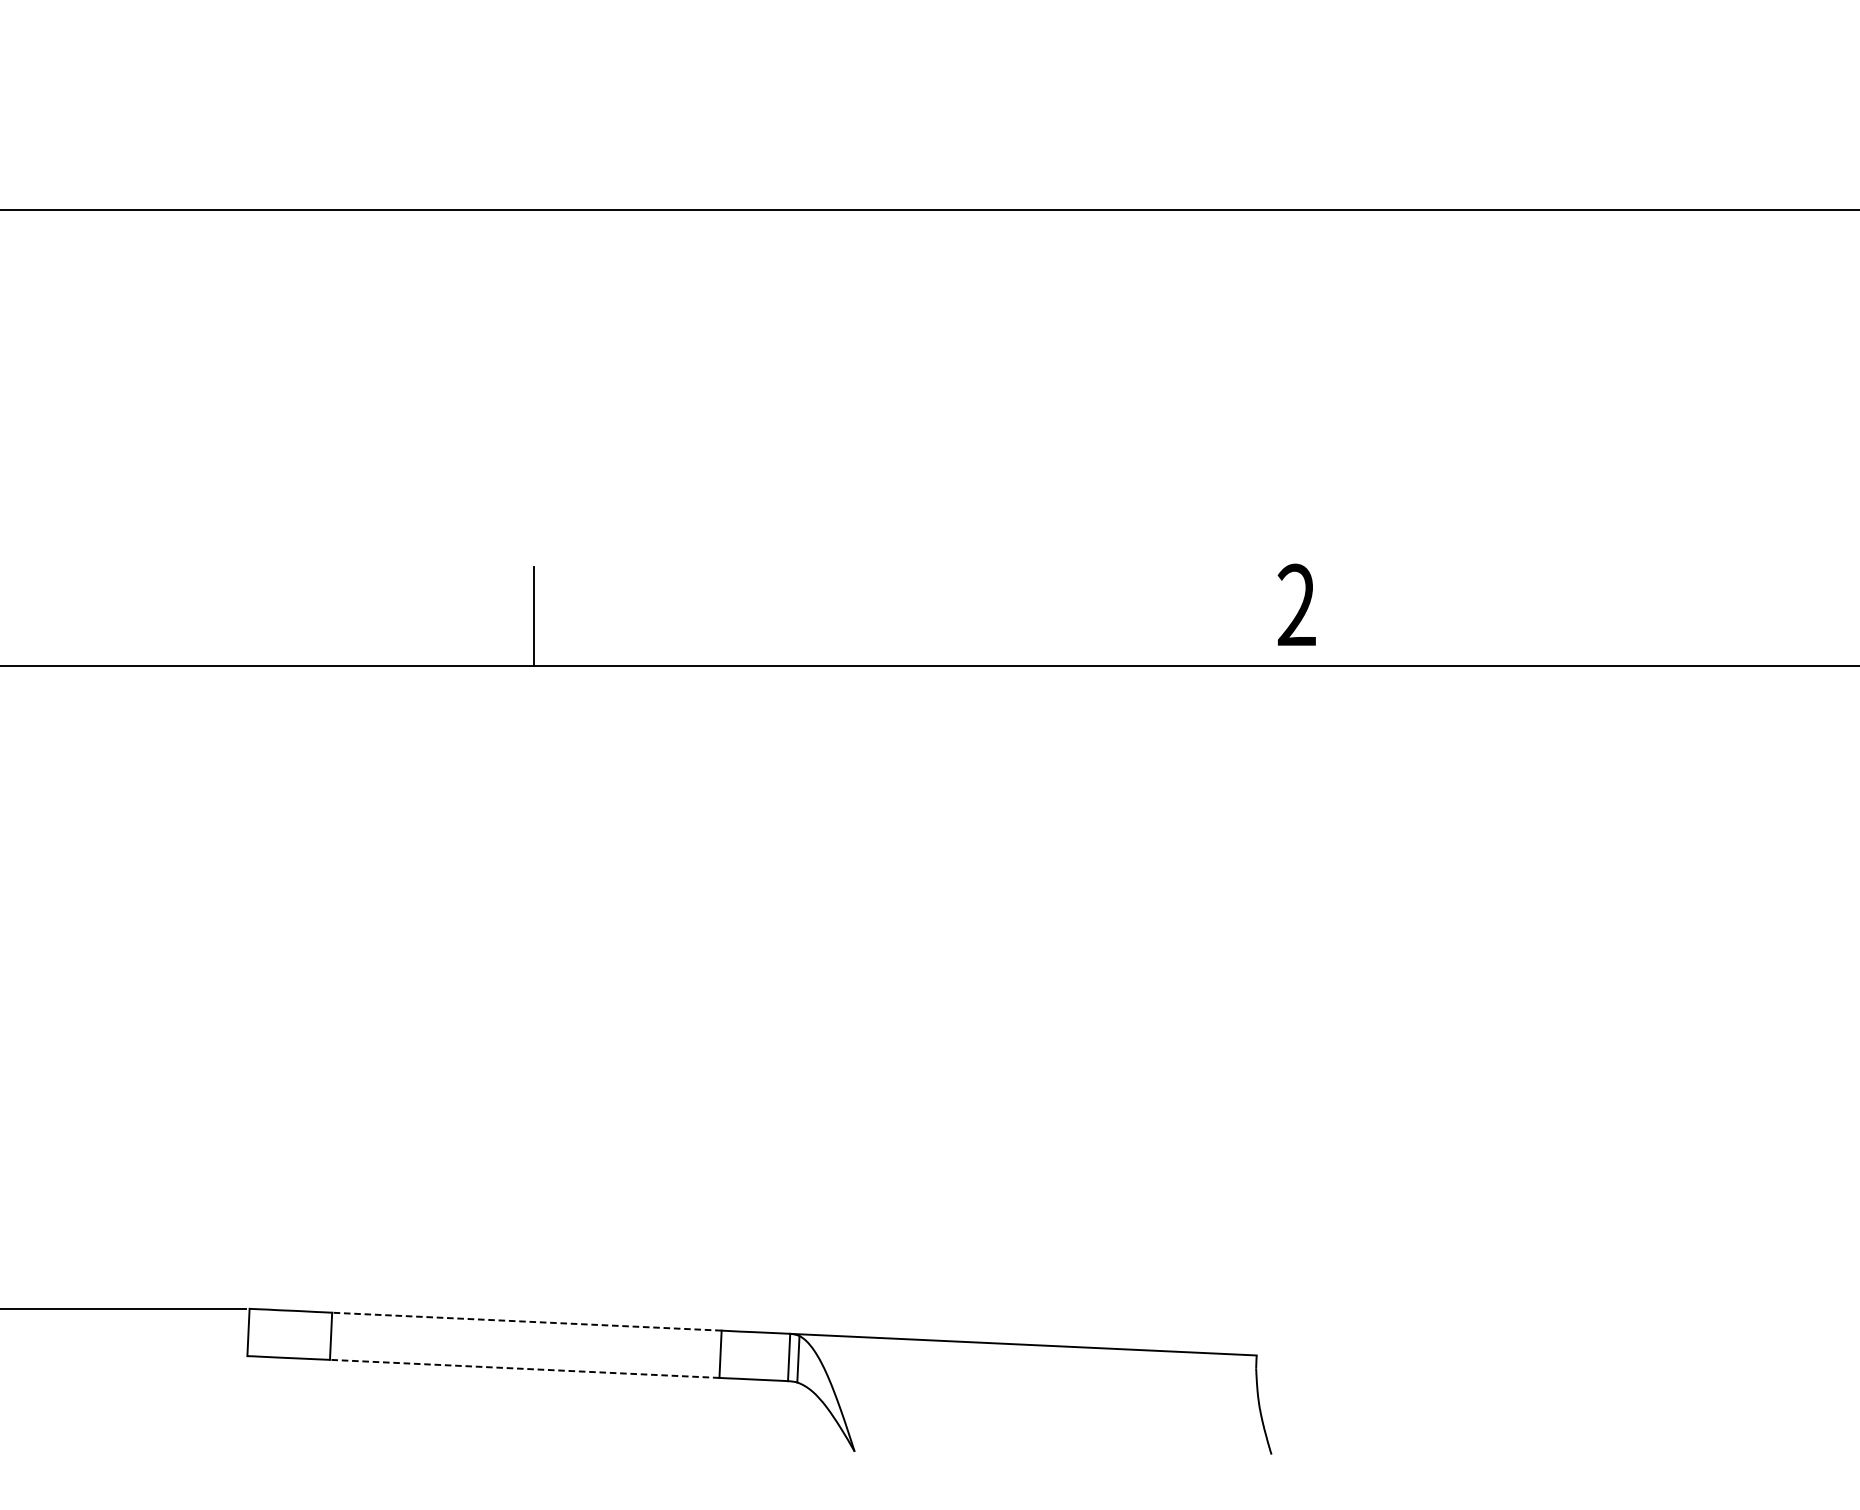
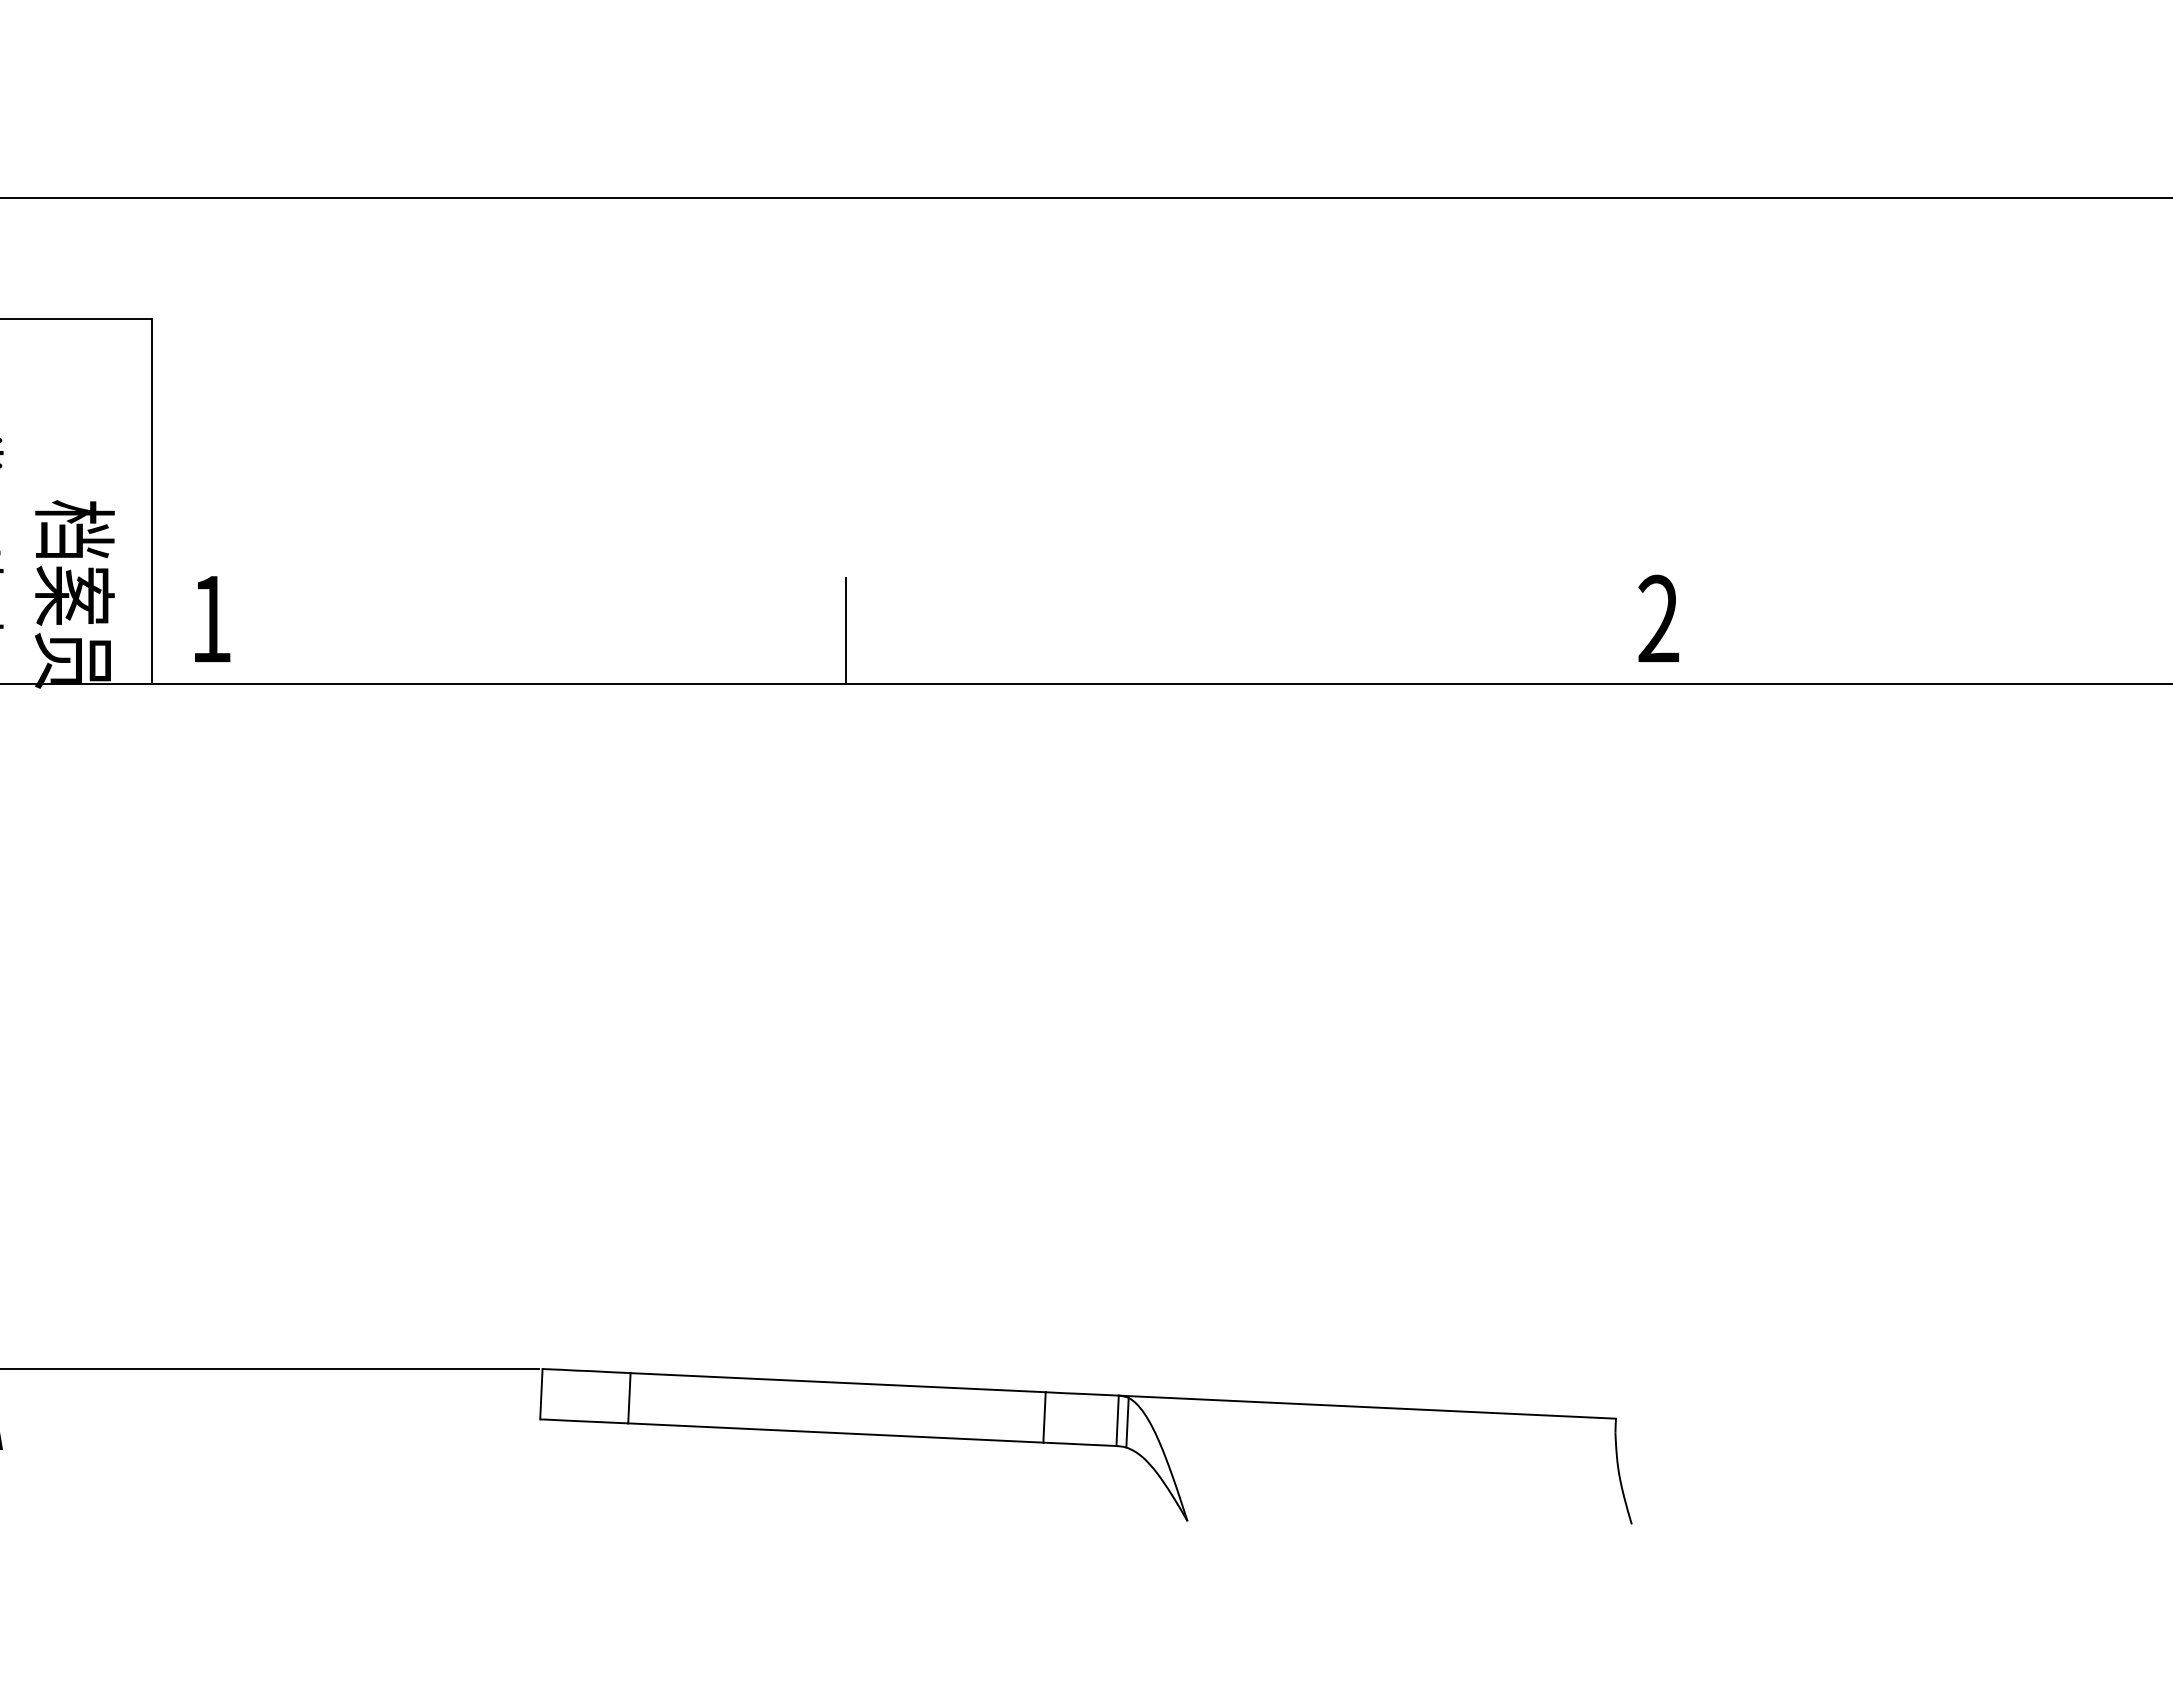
line: (527, 1321) -> (838, 1382), dashed -> solid
line: (524, 1369) -> (835, 1433), dashed -> solid

